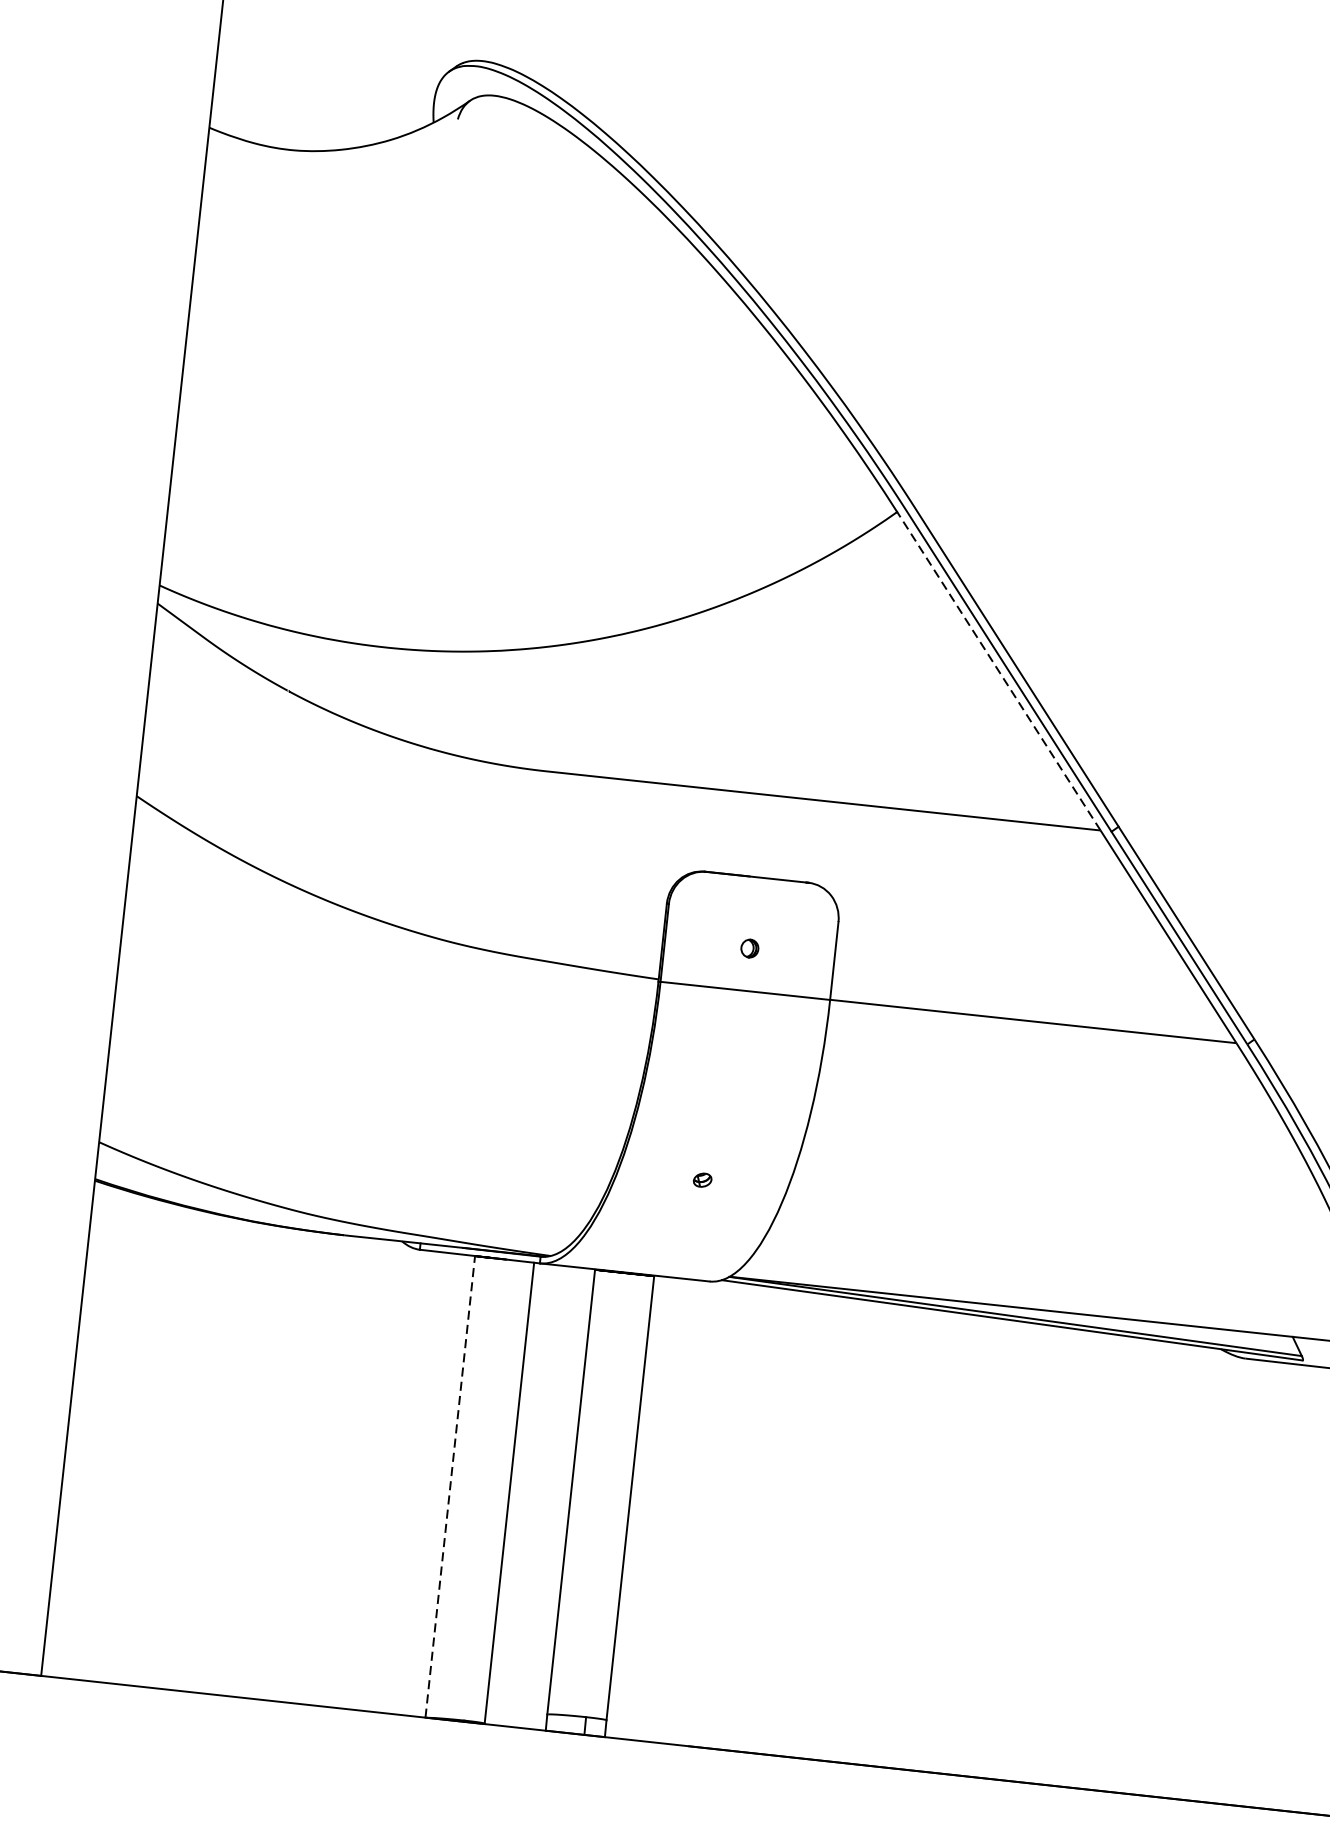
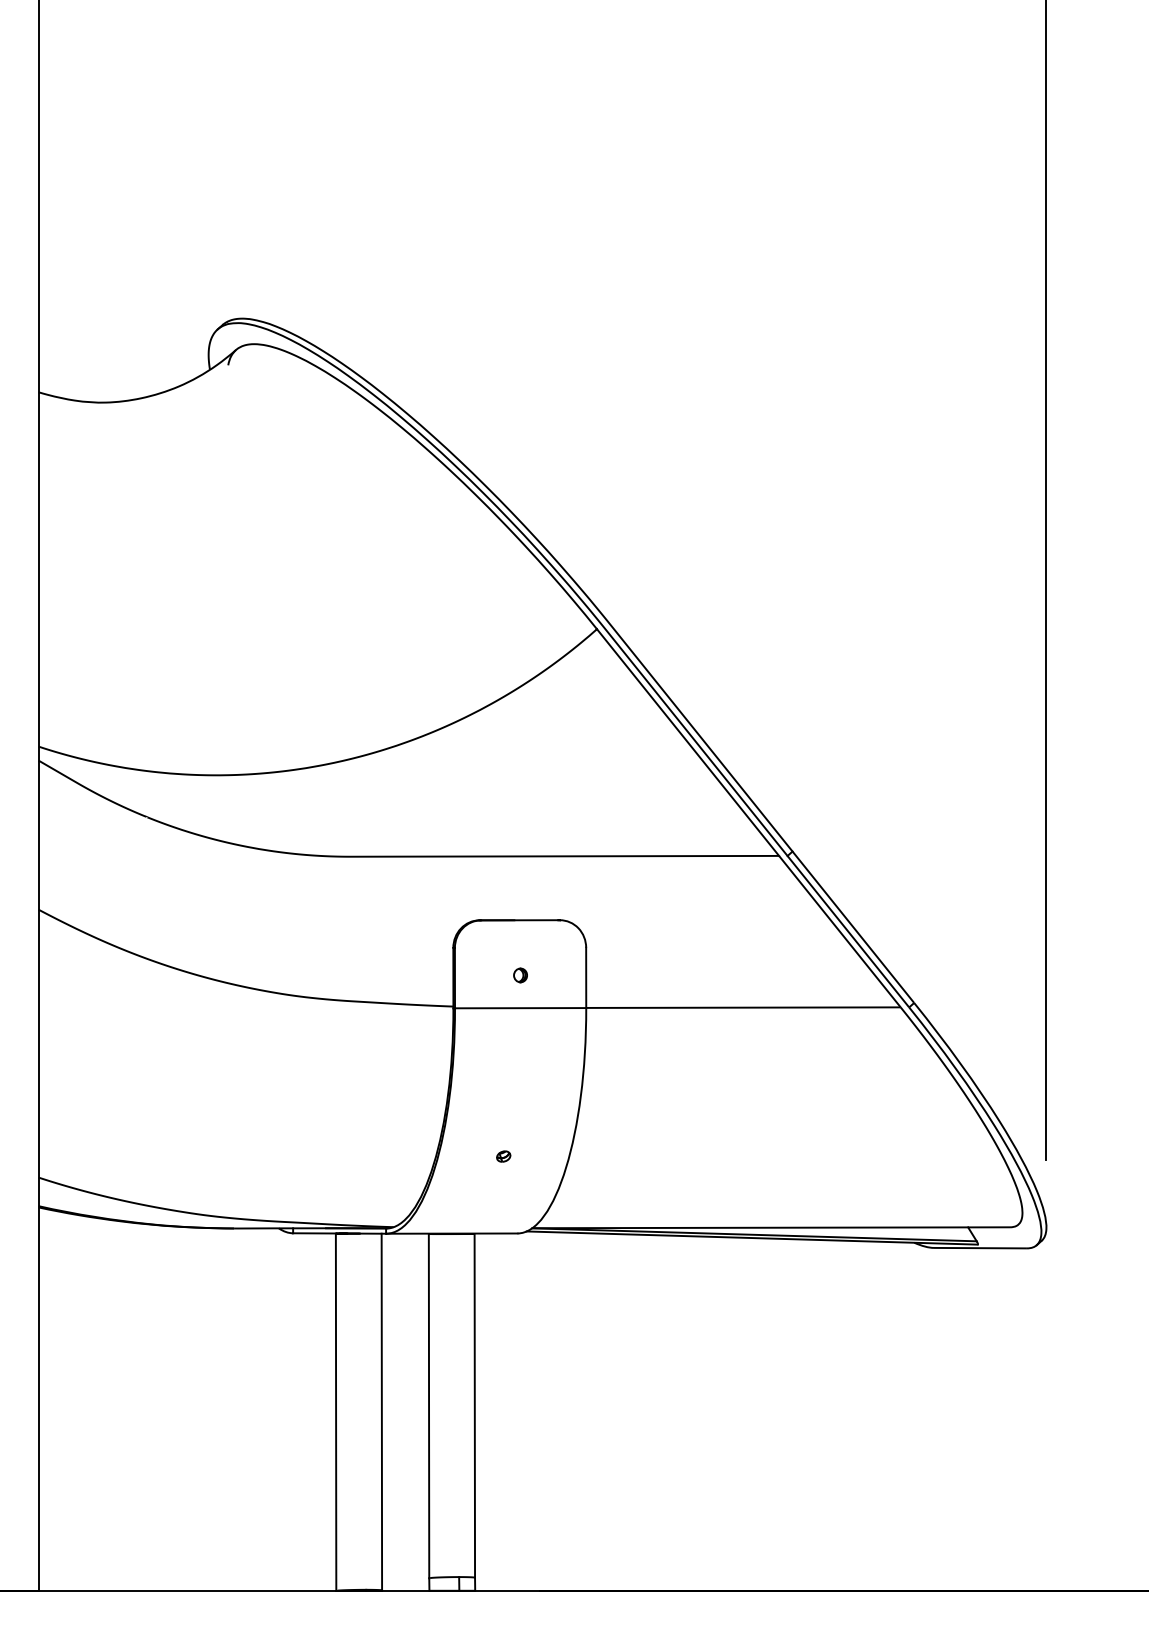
line: (998, 671) -> (687, 742), dashed -> solid
line: (450, 1487) -> (336, 1412), dashed -> solid

